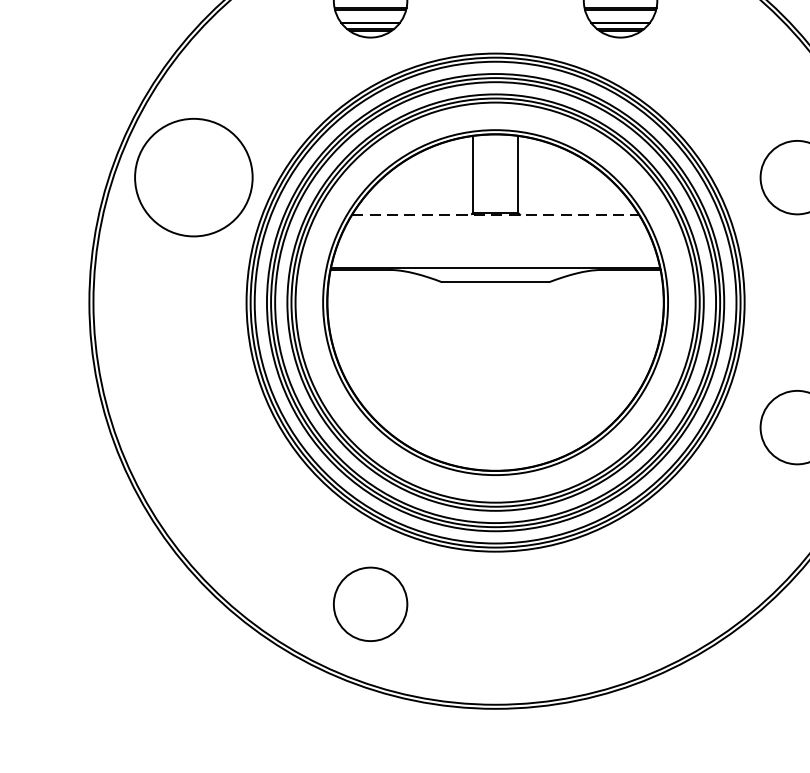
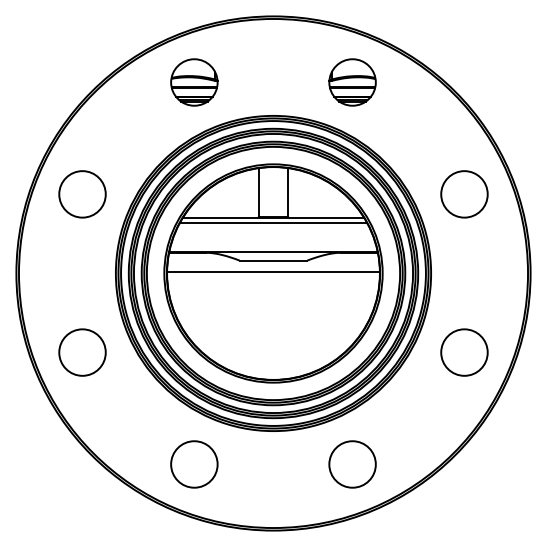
circle: (193, 177) -> (82, 194), size x0.62
line: (495, 214) -> (273, 217), dashed -> solid
line: (495, 223) -> (273, 223), added
line: (495, 301) -> (273, 272), added
circle: (193, 427) -> (82, 352), added
circle: (620, 604) -> (352, 464), added

